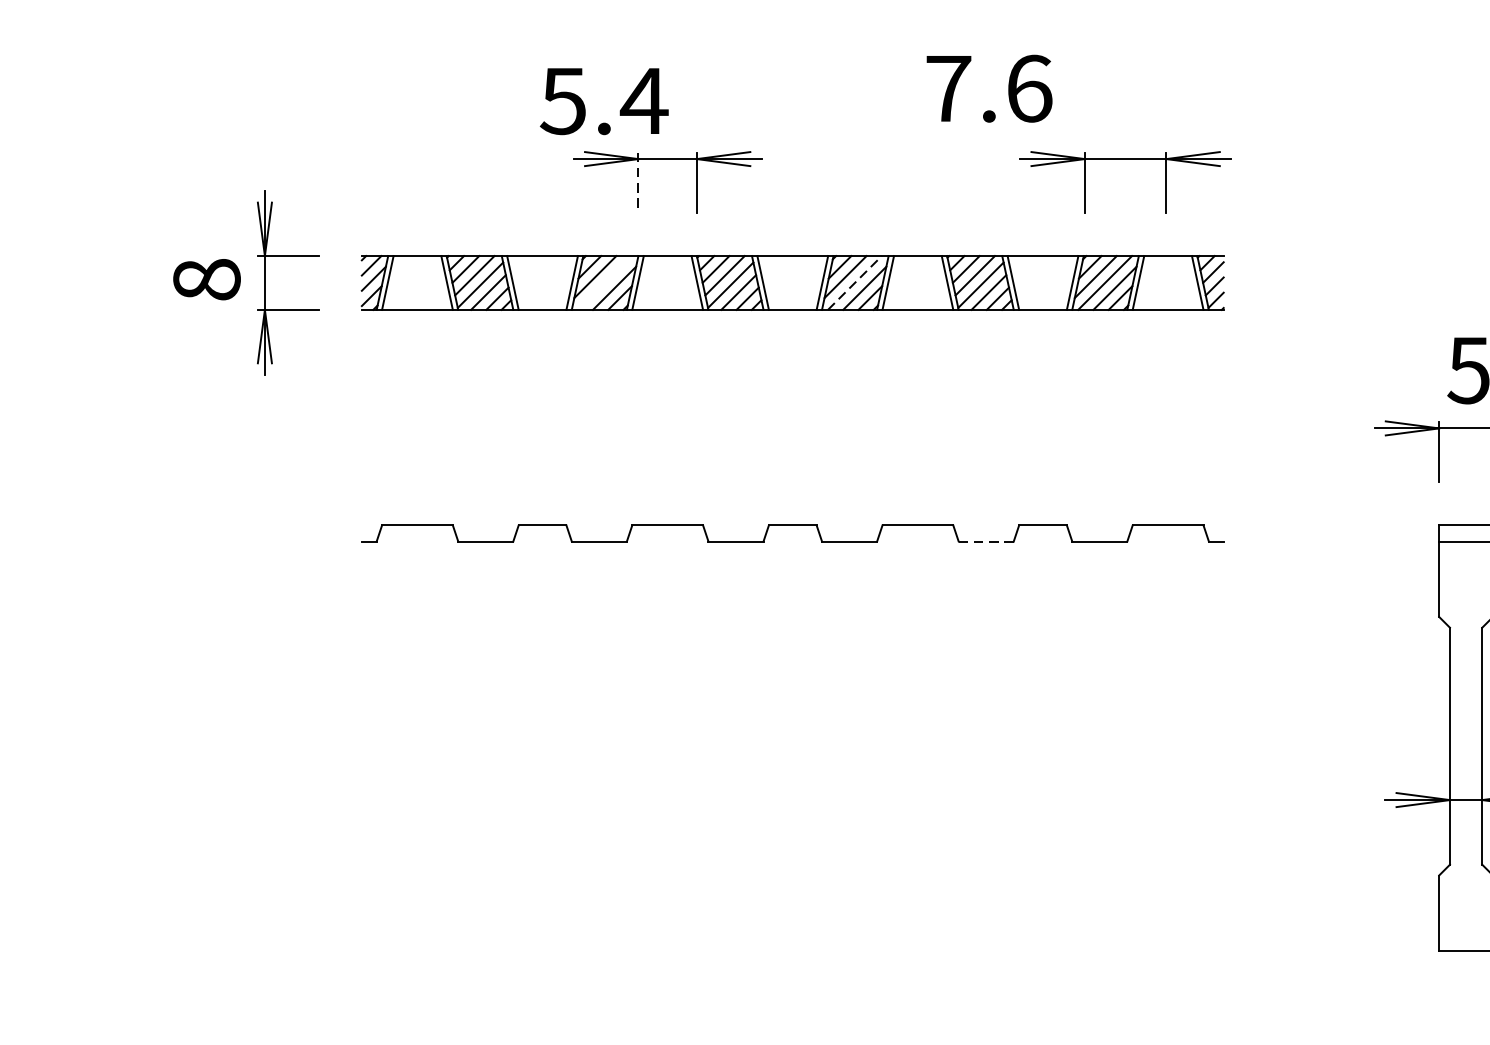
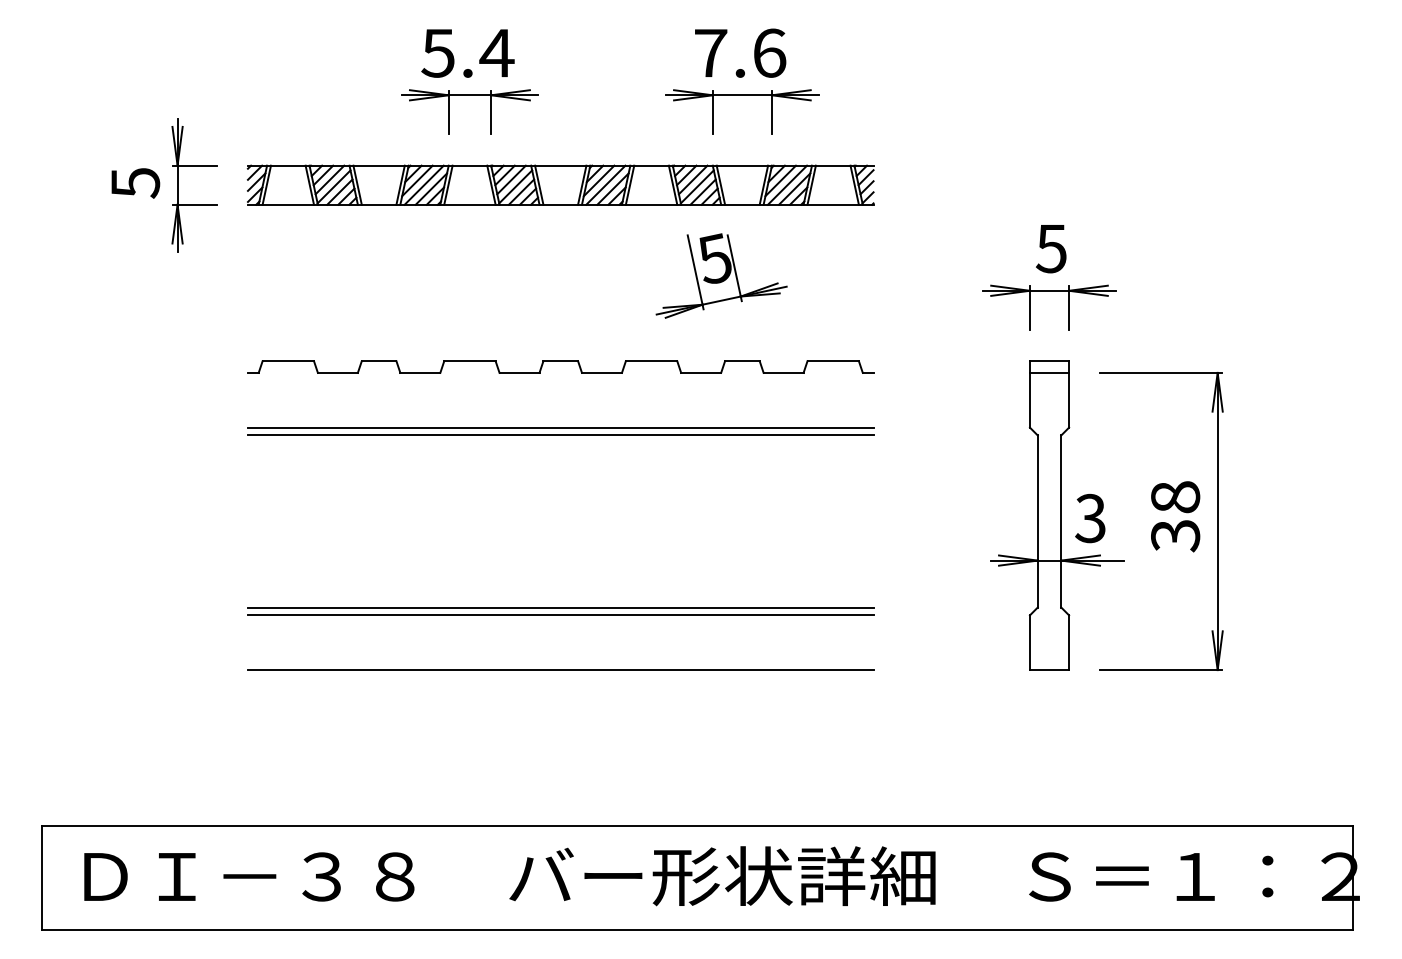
text: (989, 87) -> (740, 52), moved
text: (603, 101) -> (467, 53), moved
part: (1125, 159) -> (742, 95), moved
line: (638, 182) -> (448, 112), dashed -> solid
text: (206, 279) -> (135, 182), 8 -> 5
line: (603, 281) -> (423, 184), added
line: (854, 283) -> (605, 185), dashed -> solid
part: (1014, 407) -> (721, 275), added
line: (986, 540) -> (701, 372), dashed -> solid
line: (792, 616) -> (560, 427), added
line: (792, 627) -> (560, 435), added
line: (792, 864) -> (560, 607), added
line: (792, 875) -> (560, 615), added
line: (792, 951) -> (560, 670), added

